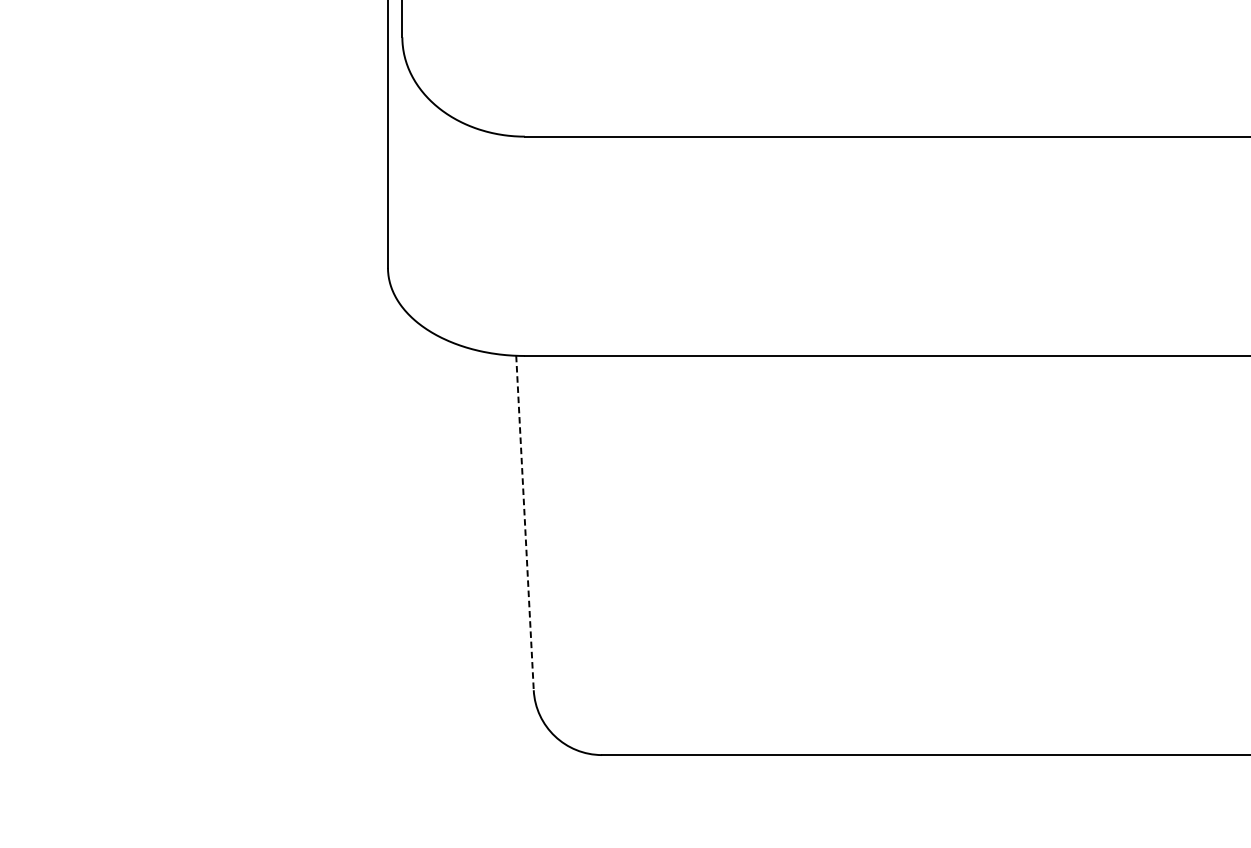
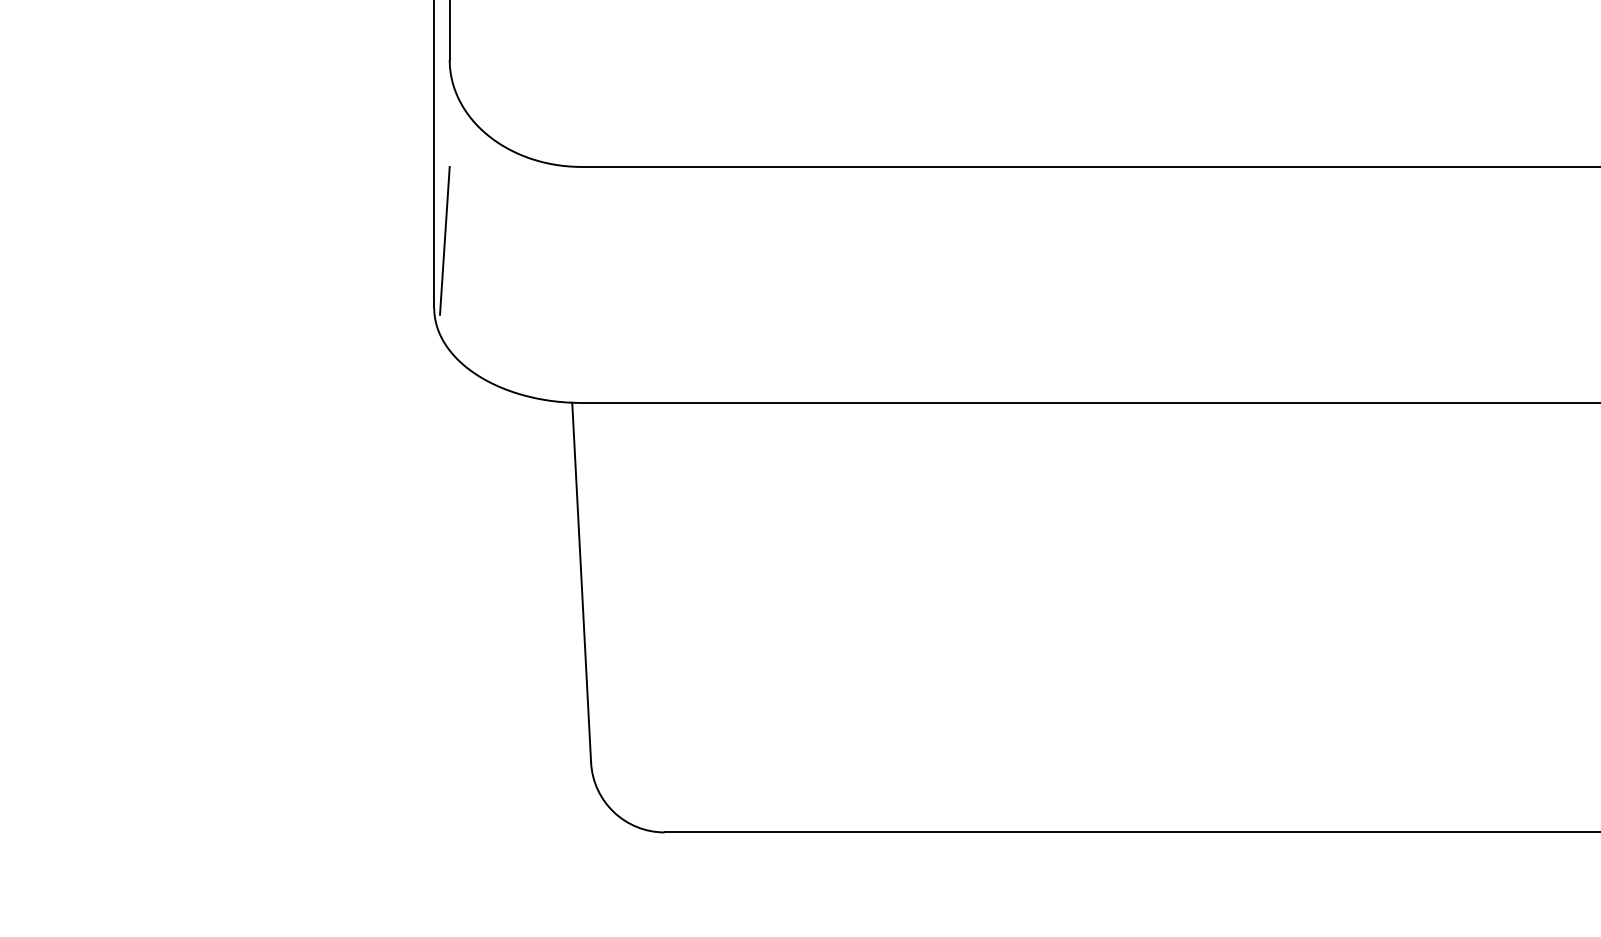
line: (397, 205) -> (444, 240), added
line: (524, 523) -> (581, 583), dashed -> solid

